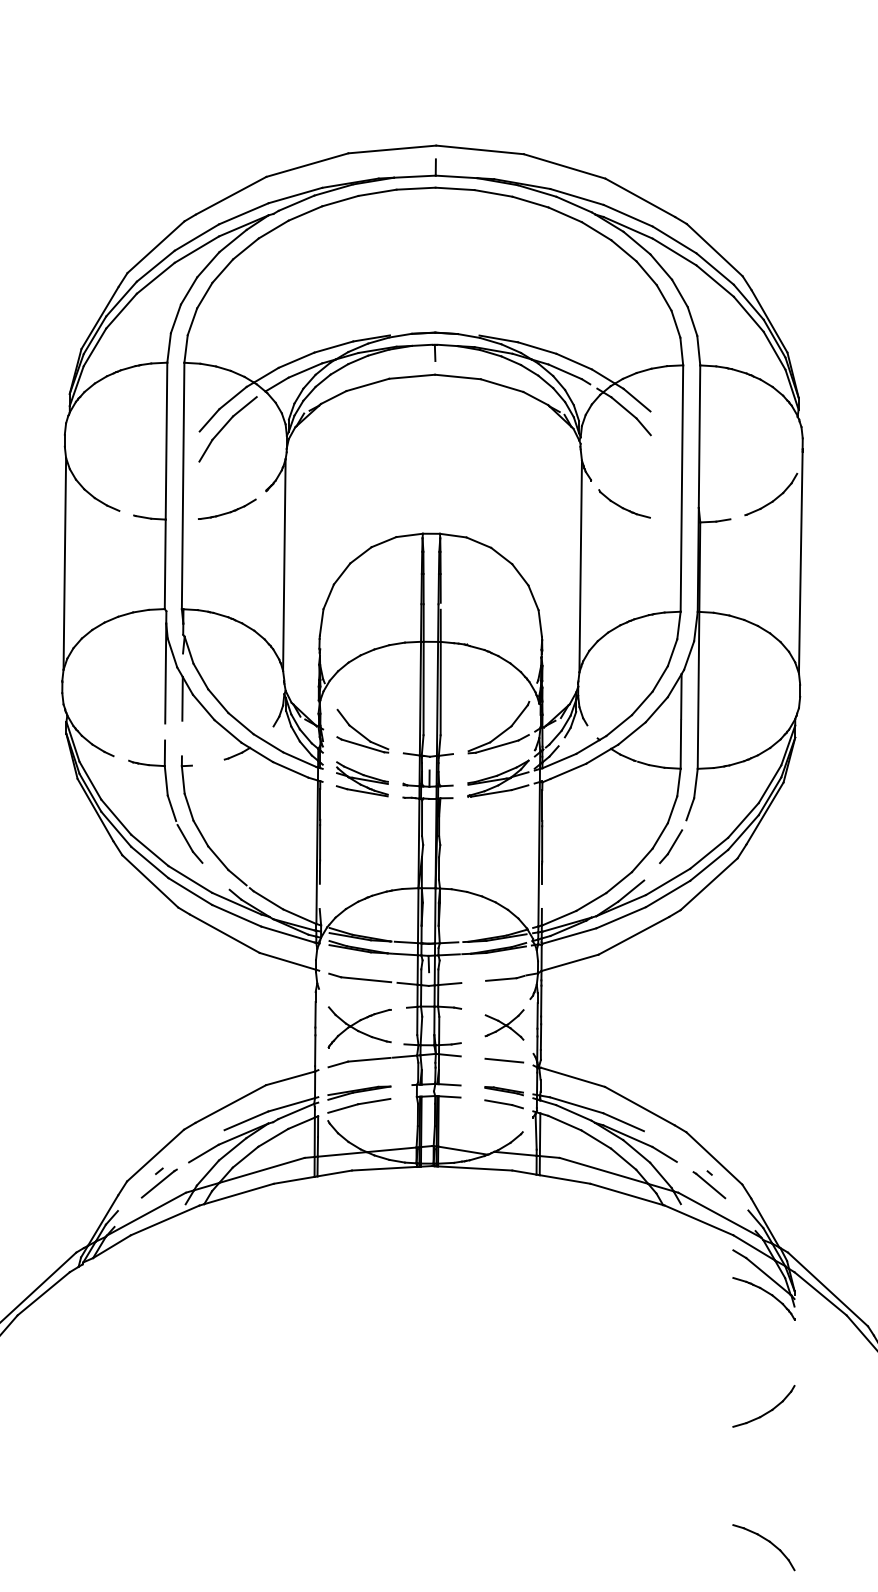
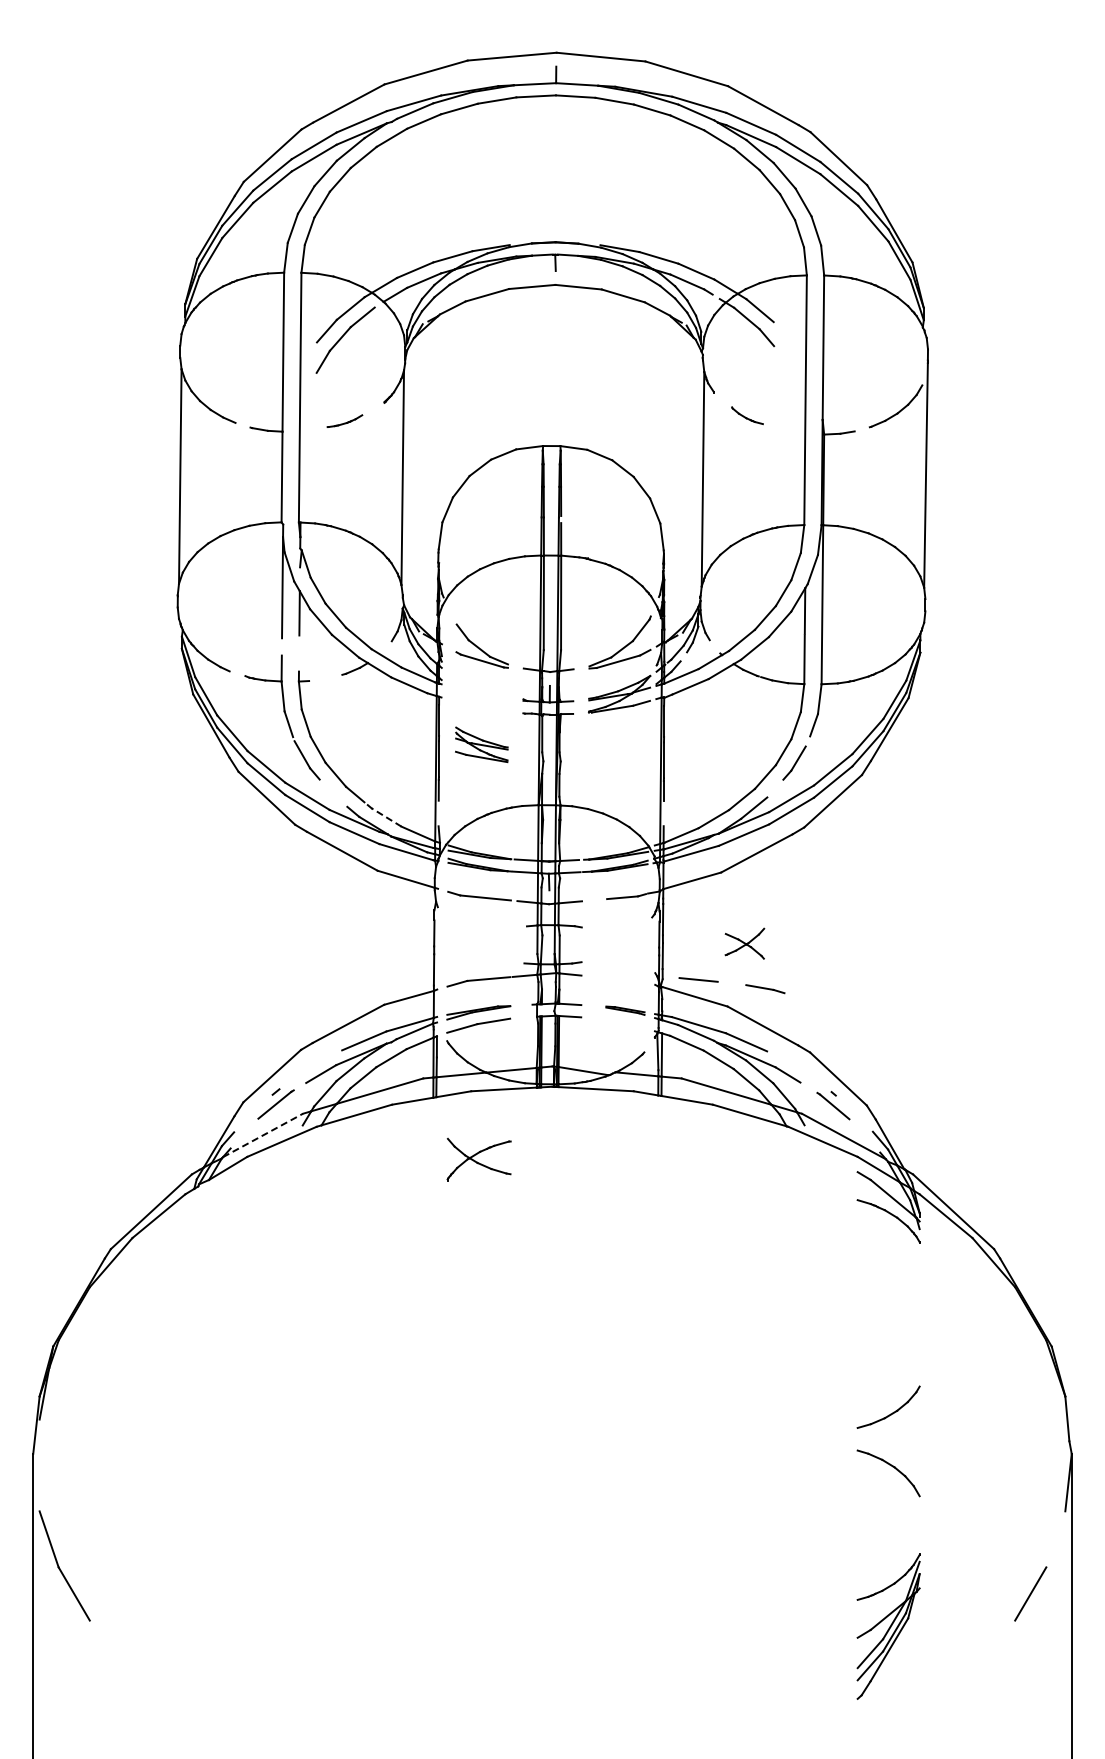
part: (624, 503) -> (747, 415), size x0.6
part: (226, 508) -> (344, 420), size x0.6
part: (362, 778) -> (481, 744), moved
line: (268, 900) -> (386, 817), solid -> dashed
part: (504, 1024) -> (744, 943), moved
part: (359, 1027) -> (478, 1159), moved
line: (504, 1060) -> (698, 979), moved
part: (504, 1104) -> (765, 989), moved
line: (146, 1214) -> (263, 1135), solid -> dashed
part: (768, 1410) -> (893, 1411), moved

